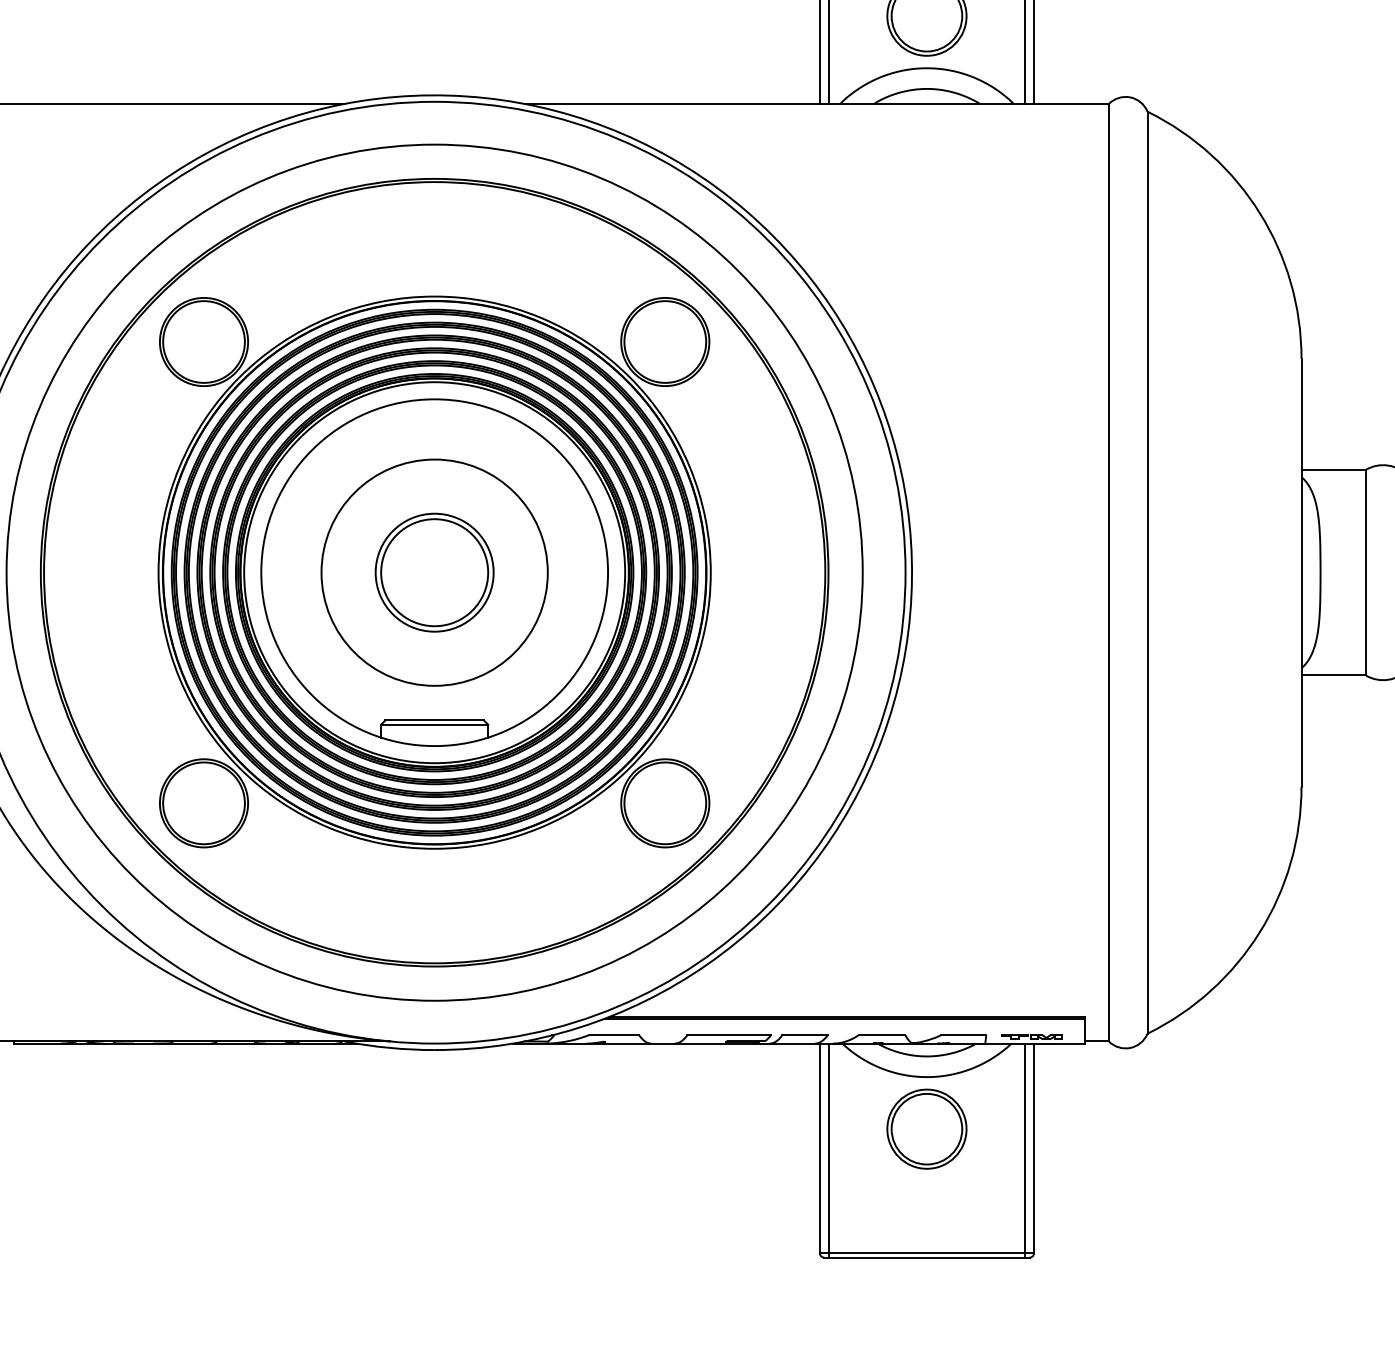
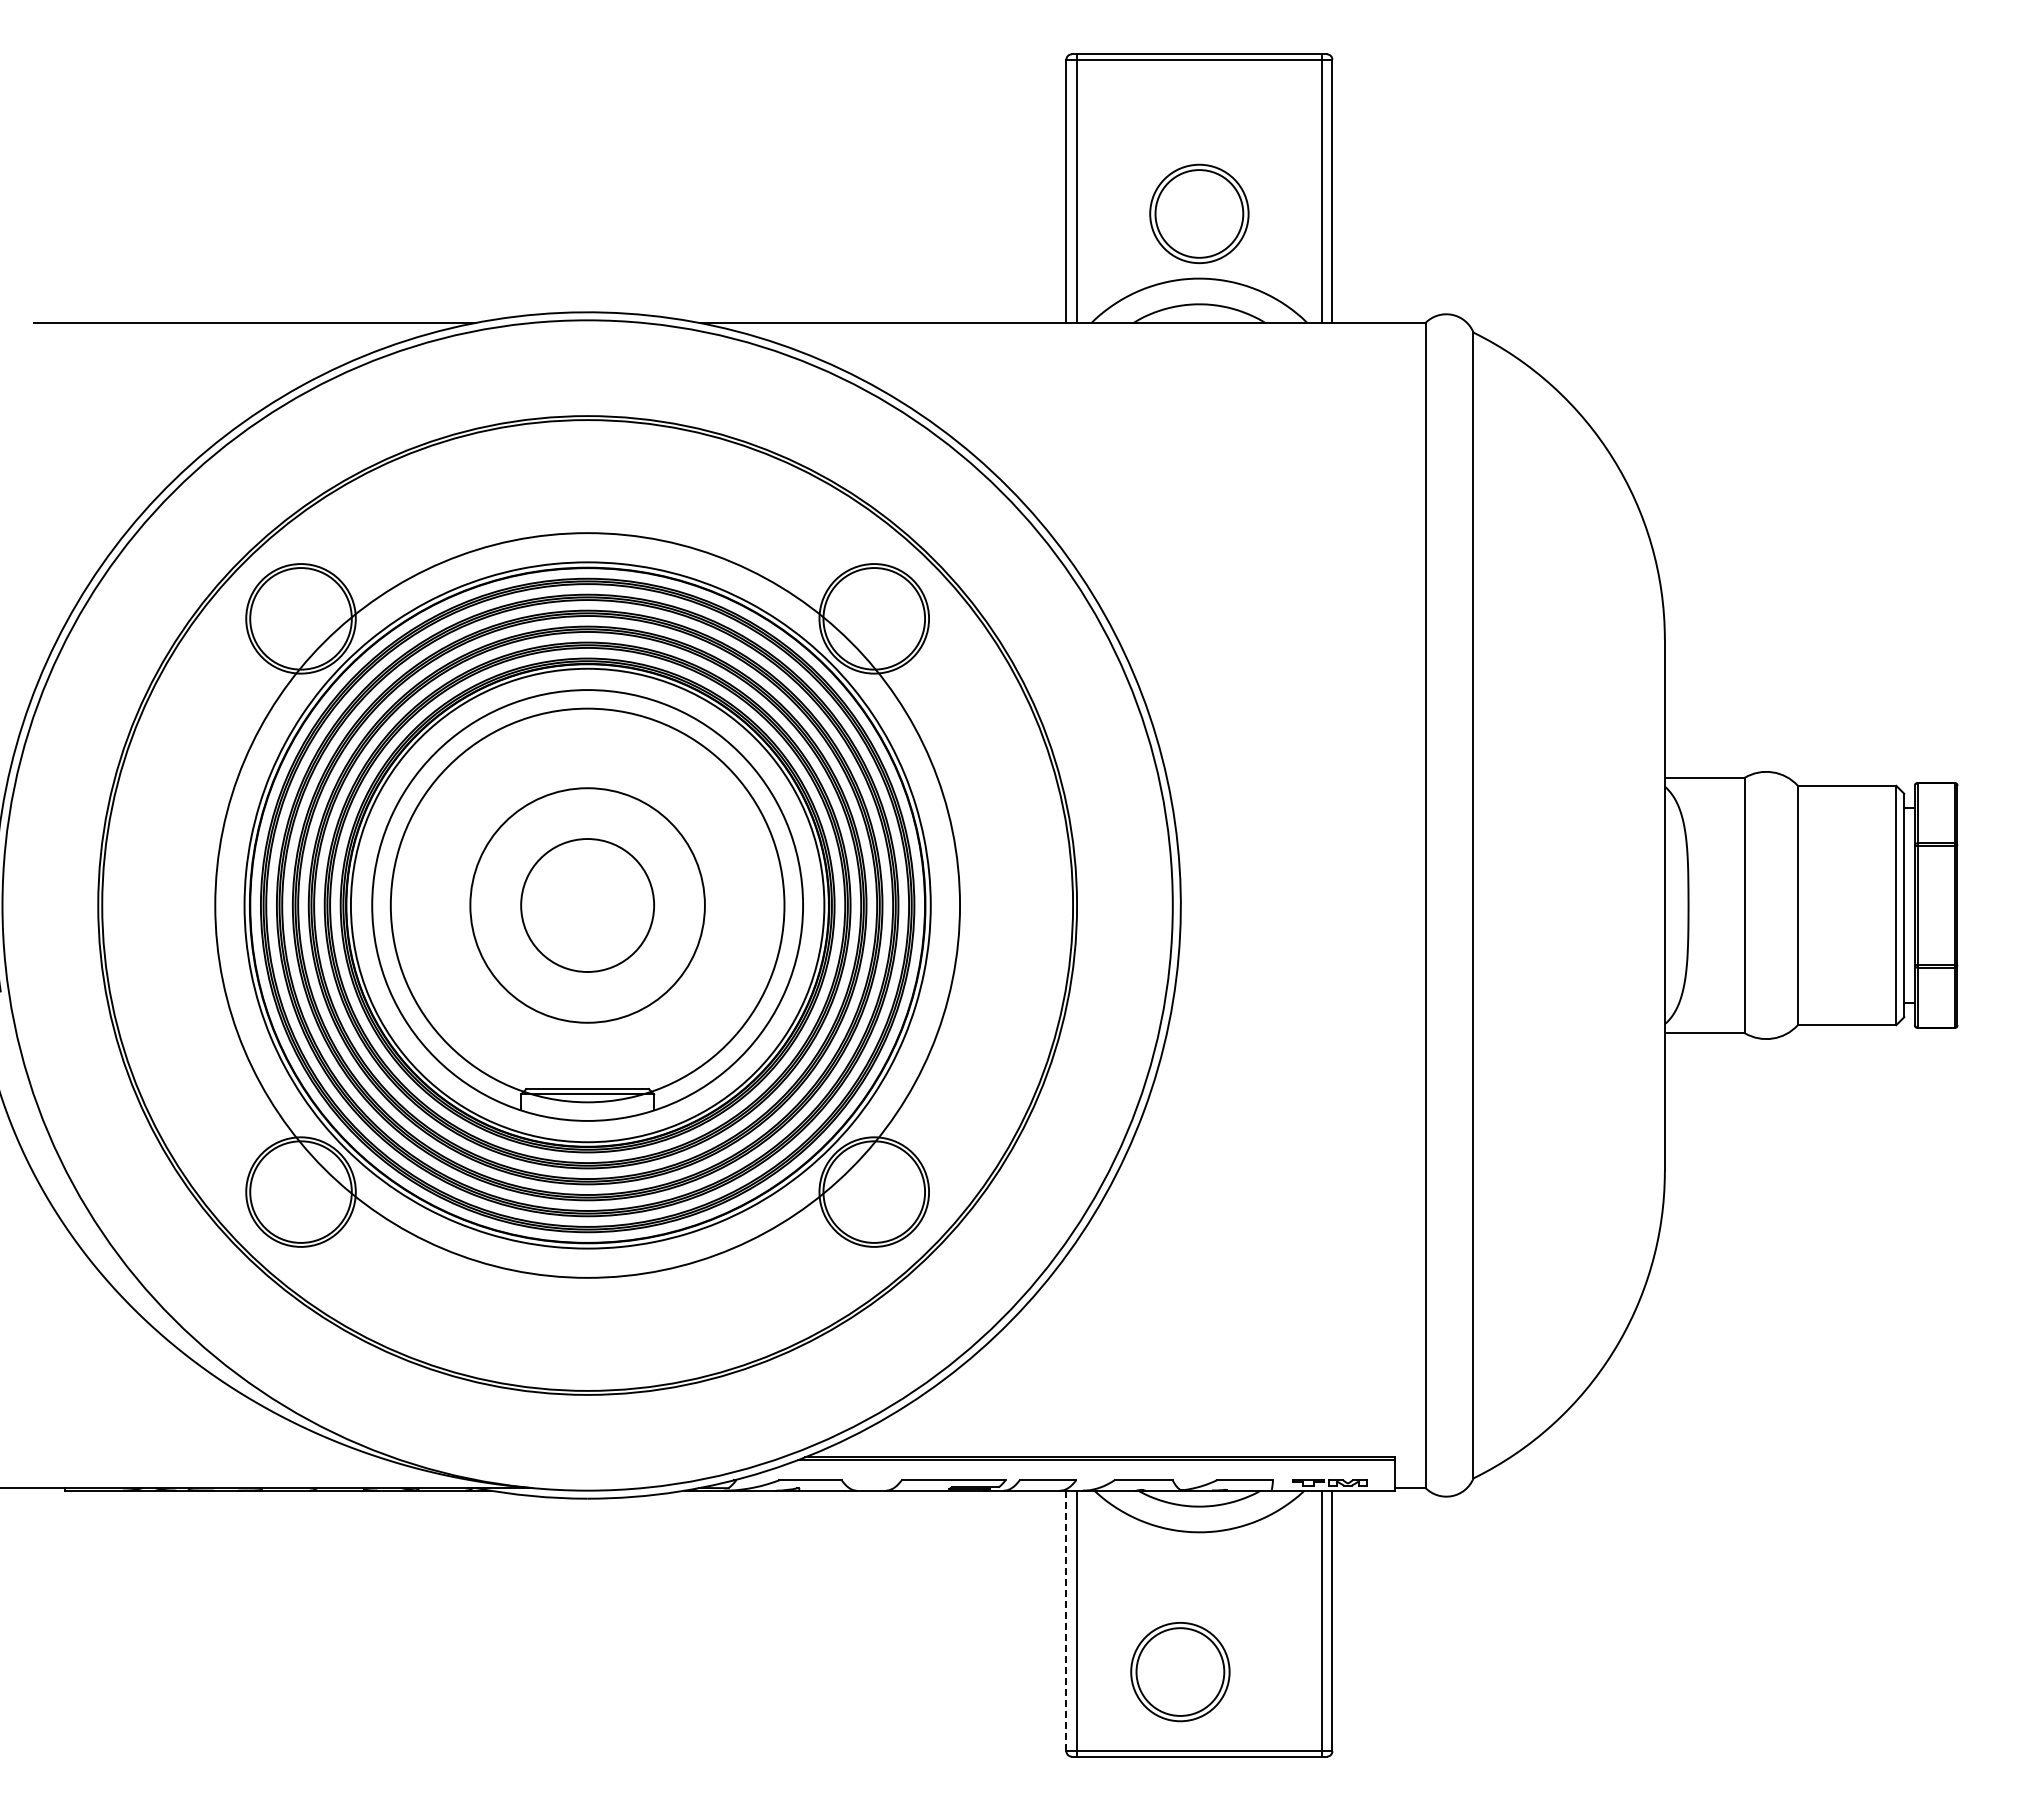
circle: (434, 572) -> (587, 905), size x0.7
circle: (434, 572) -> (587, 905), size x1.4
circle: (434, 572) -> (587, 905), size x1.6
part: (927, 1129) -> (1180, 1672), moved
line: (819, 1148) -> (1066, 1620), solid -> dashed

